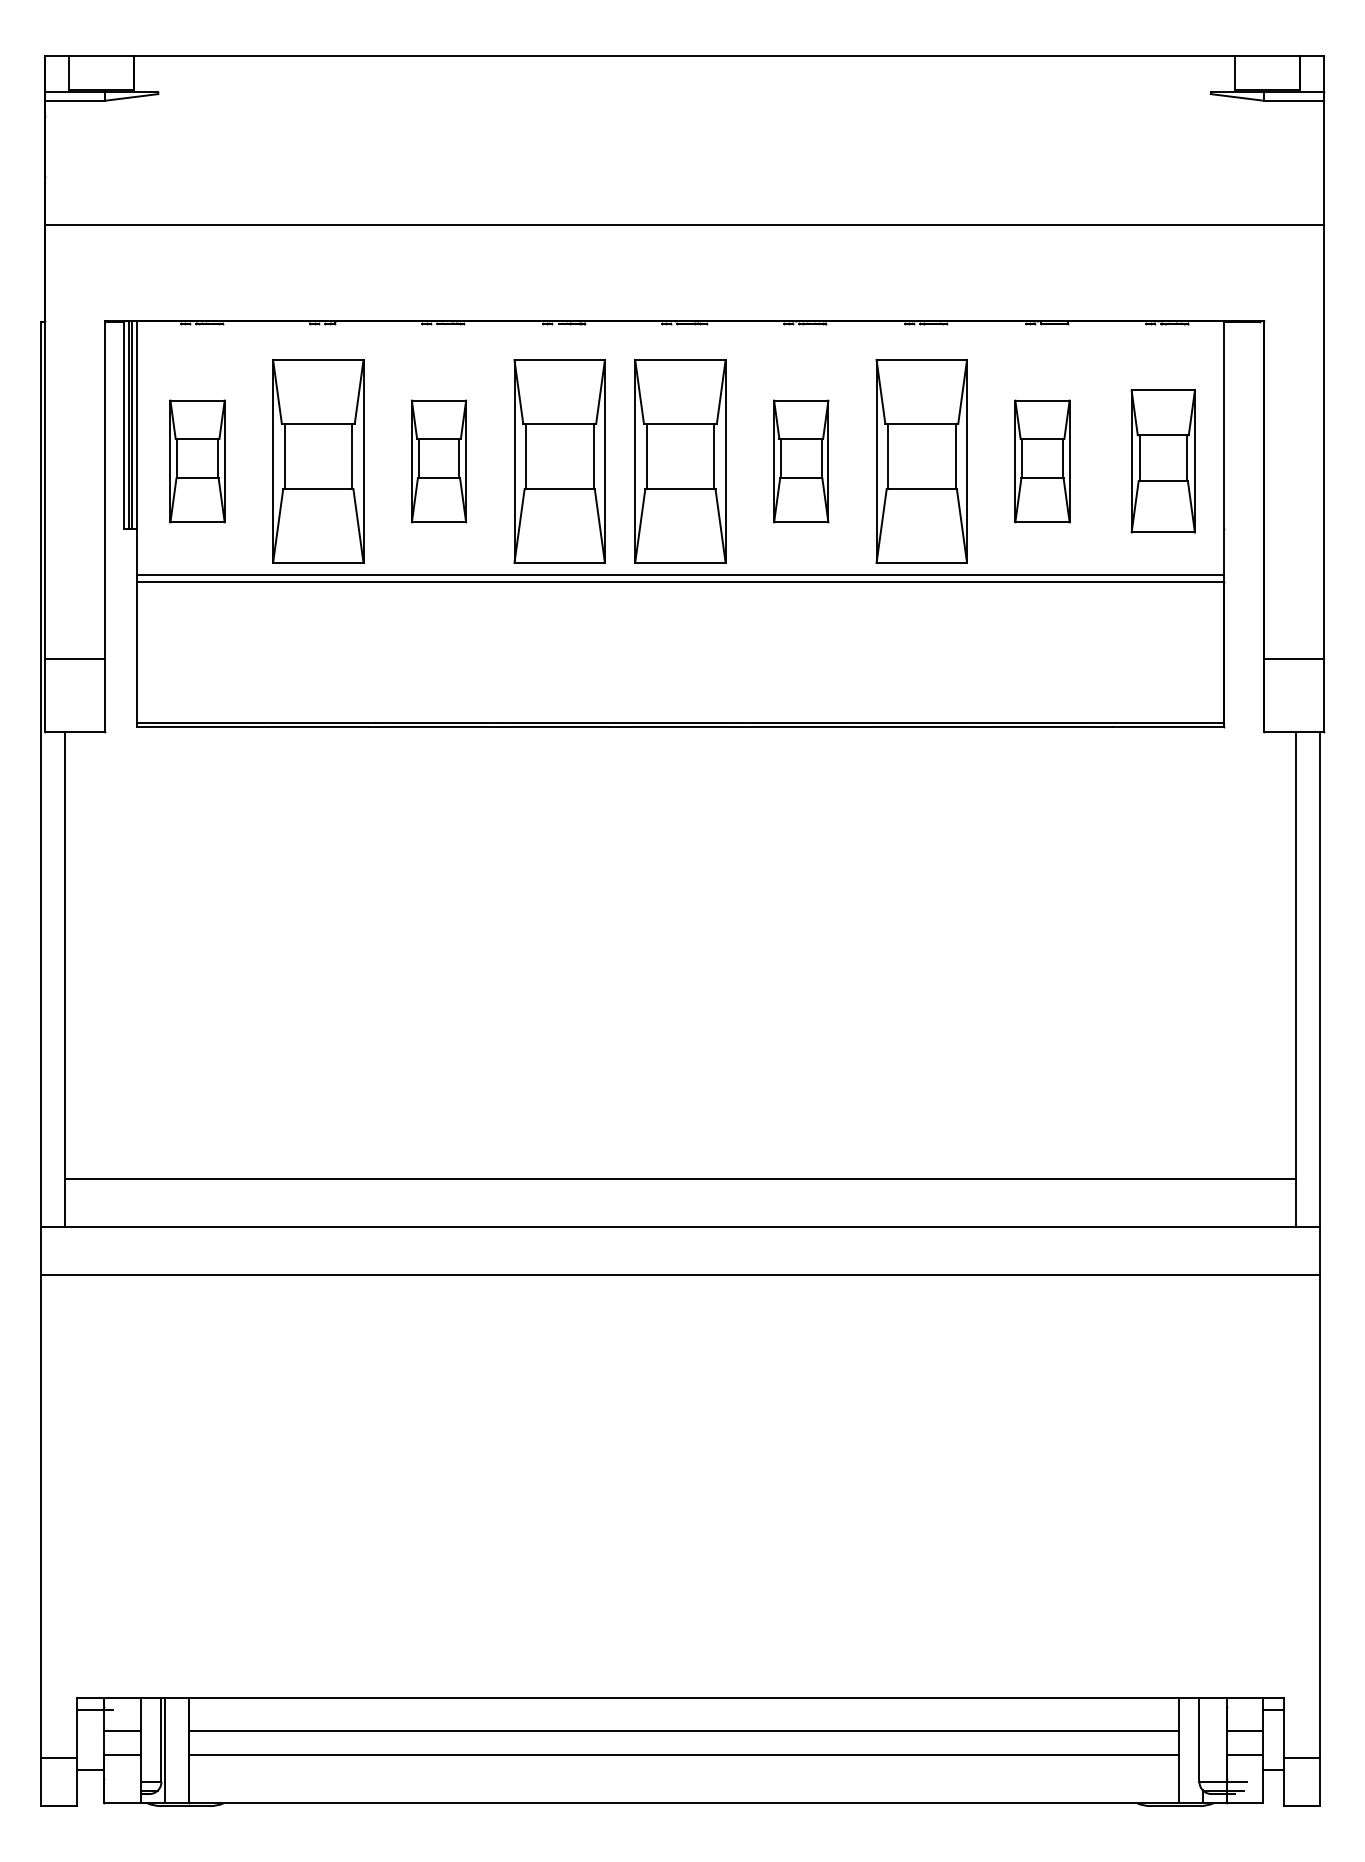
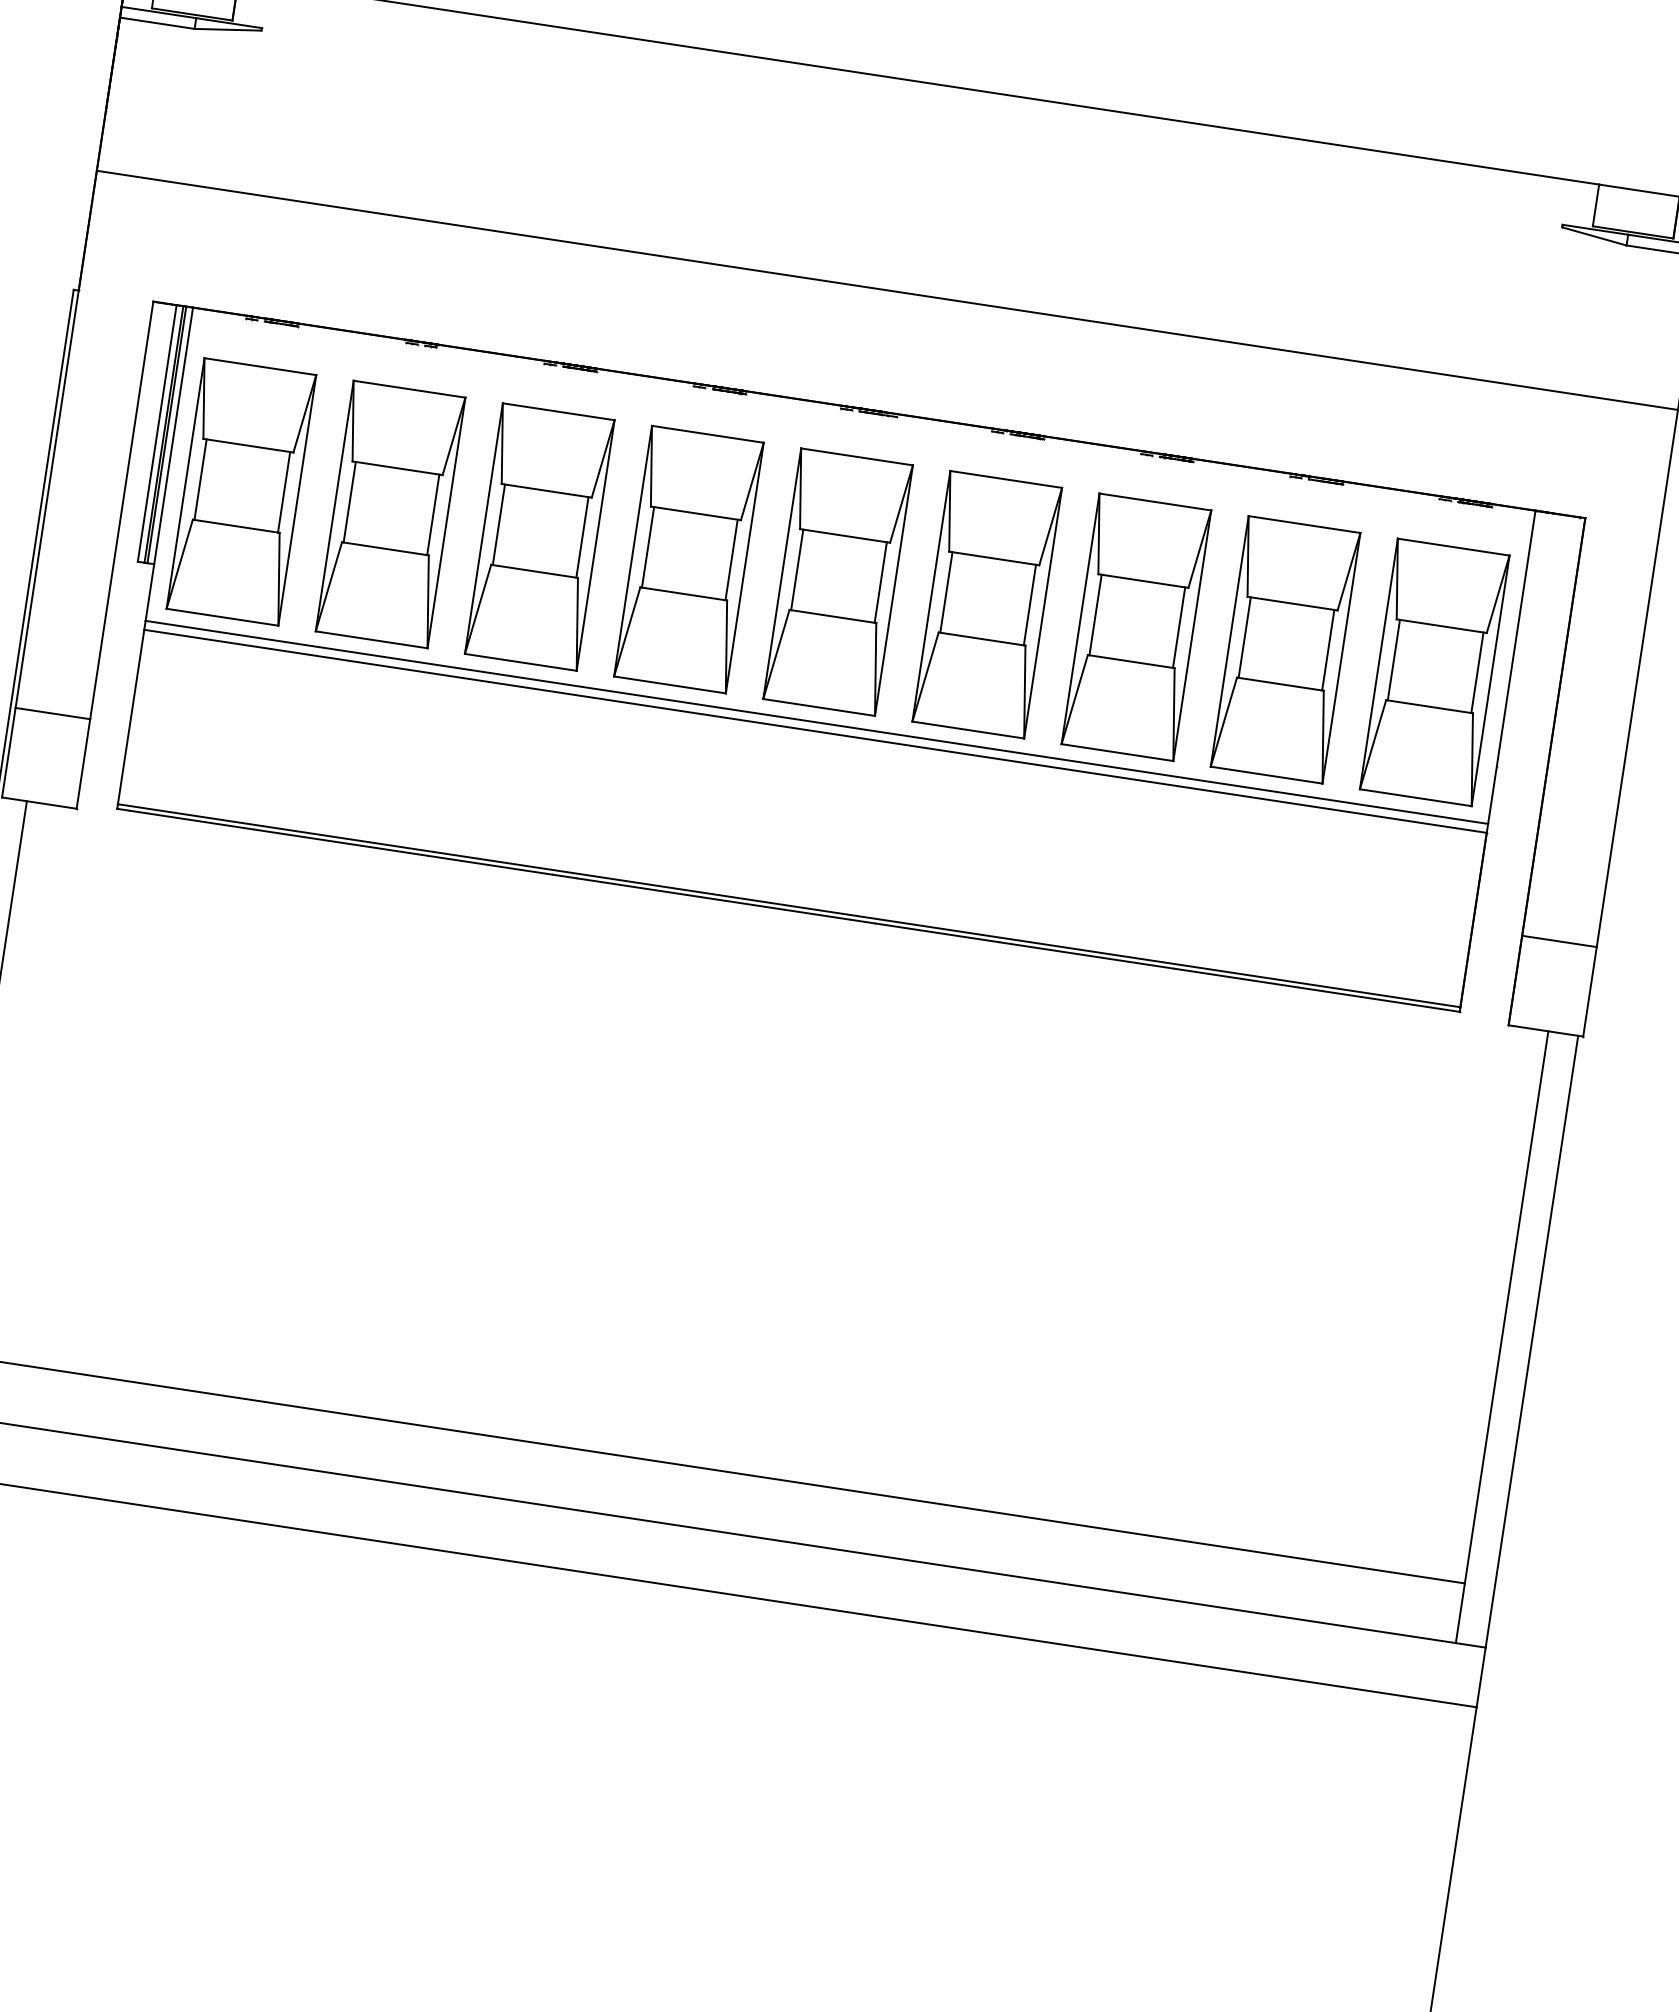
part: (197, 461) -> (241, 491), size x1.67
part: (438, 461) -> (539, 537), size x1.67
part: (801, 461) -> (987, 604), size x1.67
part: (1042, 461) -> (1285, 649), size x1.67
part: (1163, 461) -> (1435, 672), size x1.43

